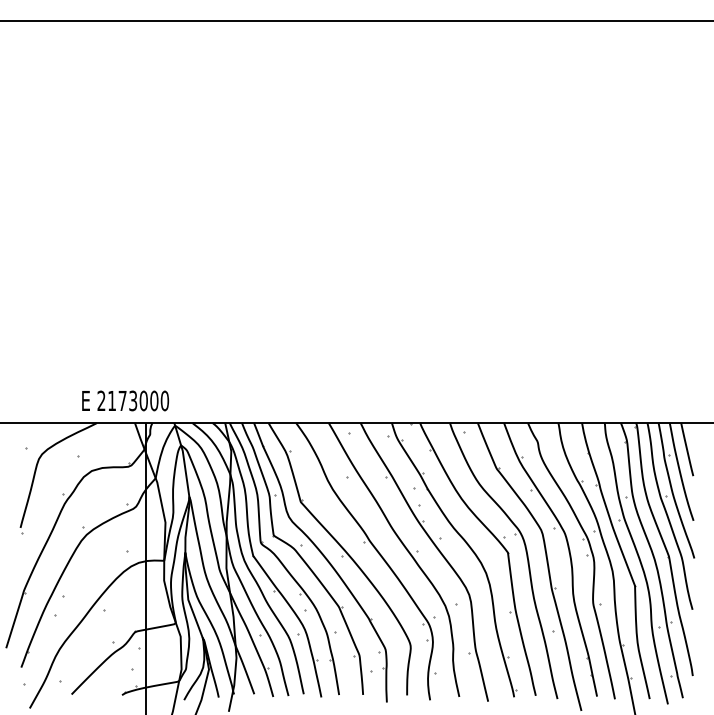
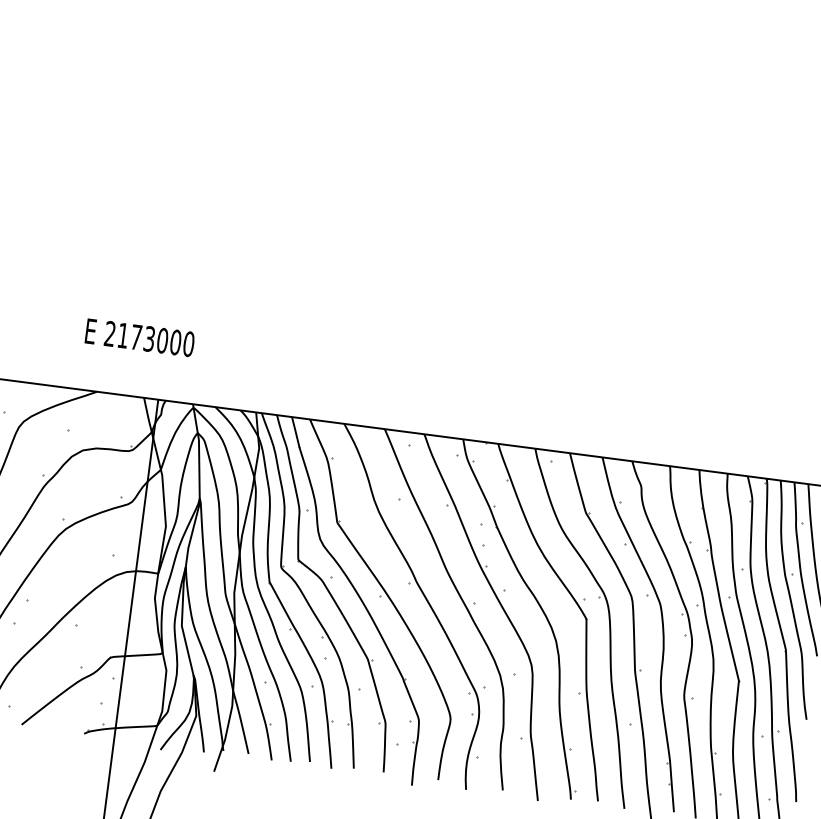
text: (125, 400) -> (140, 337), moved

